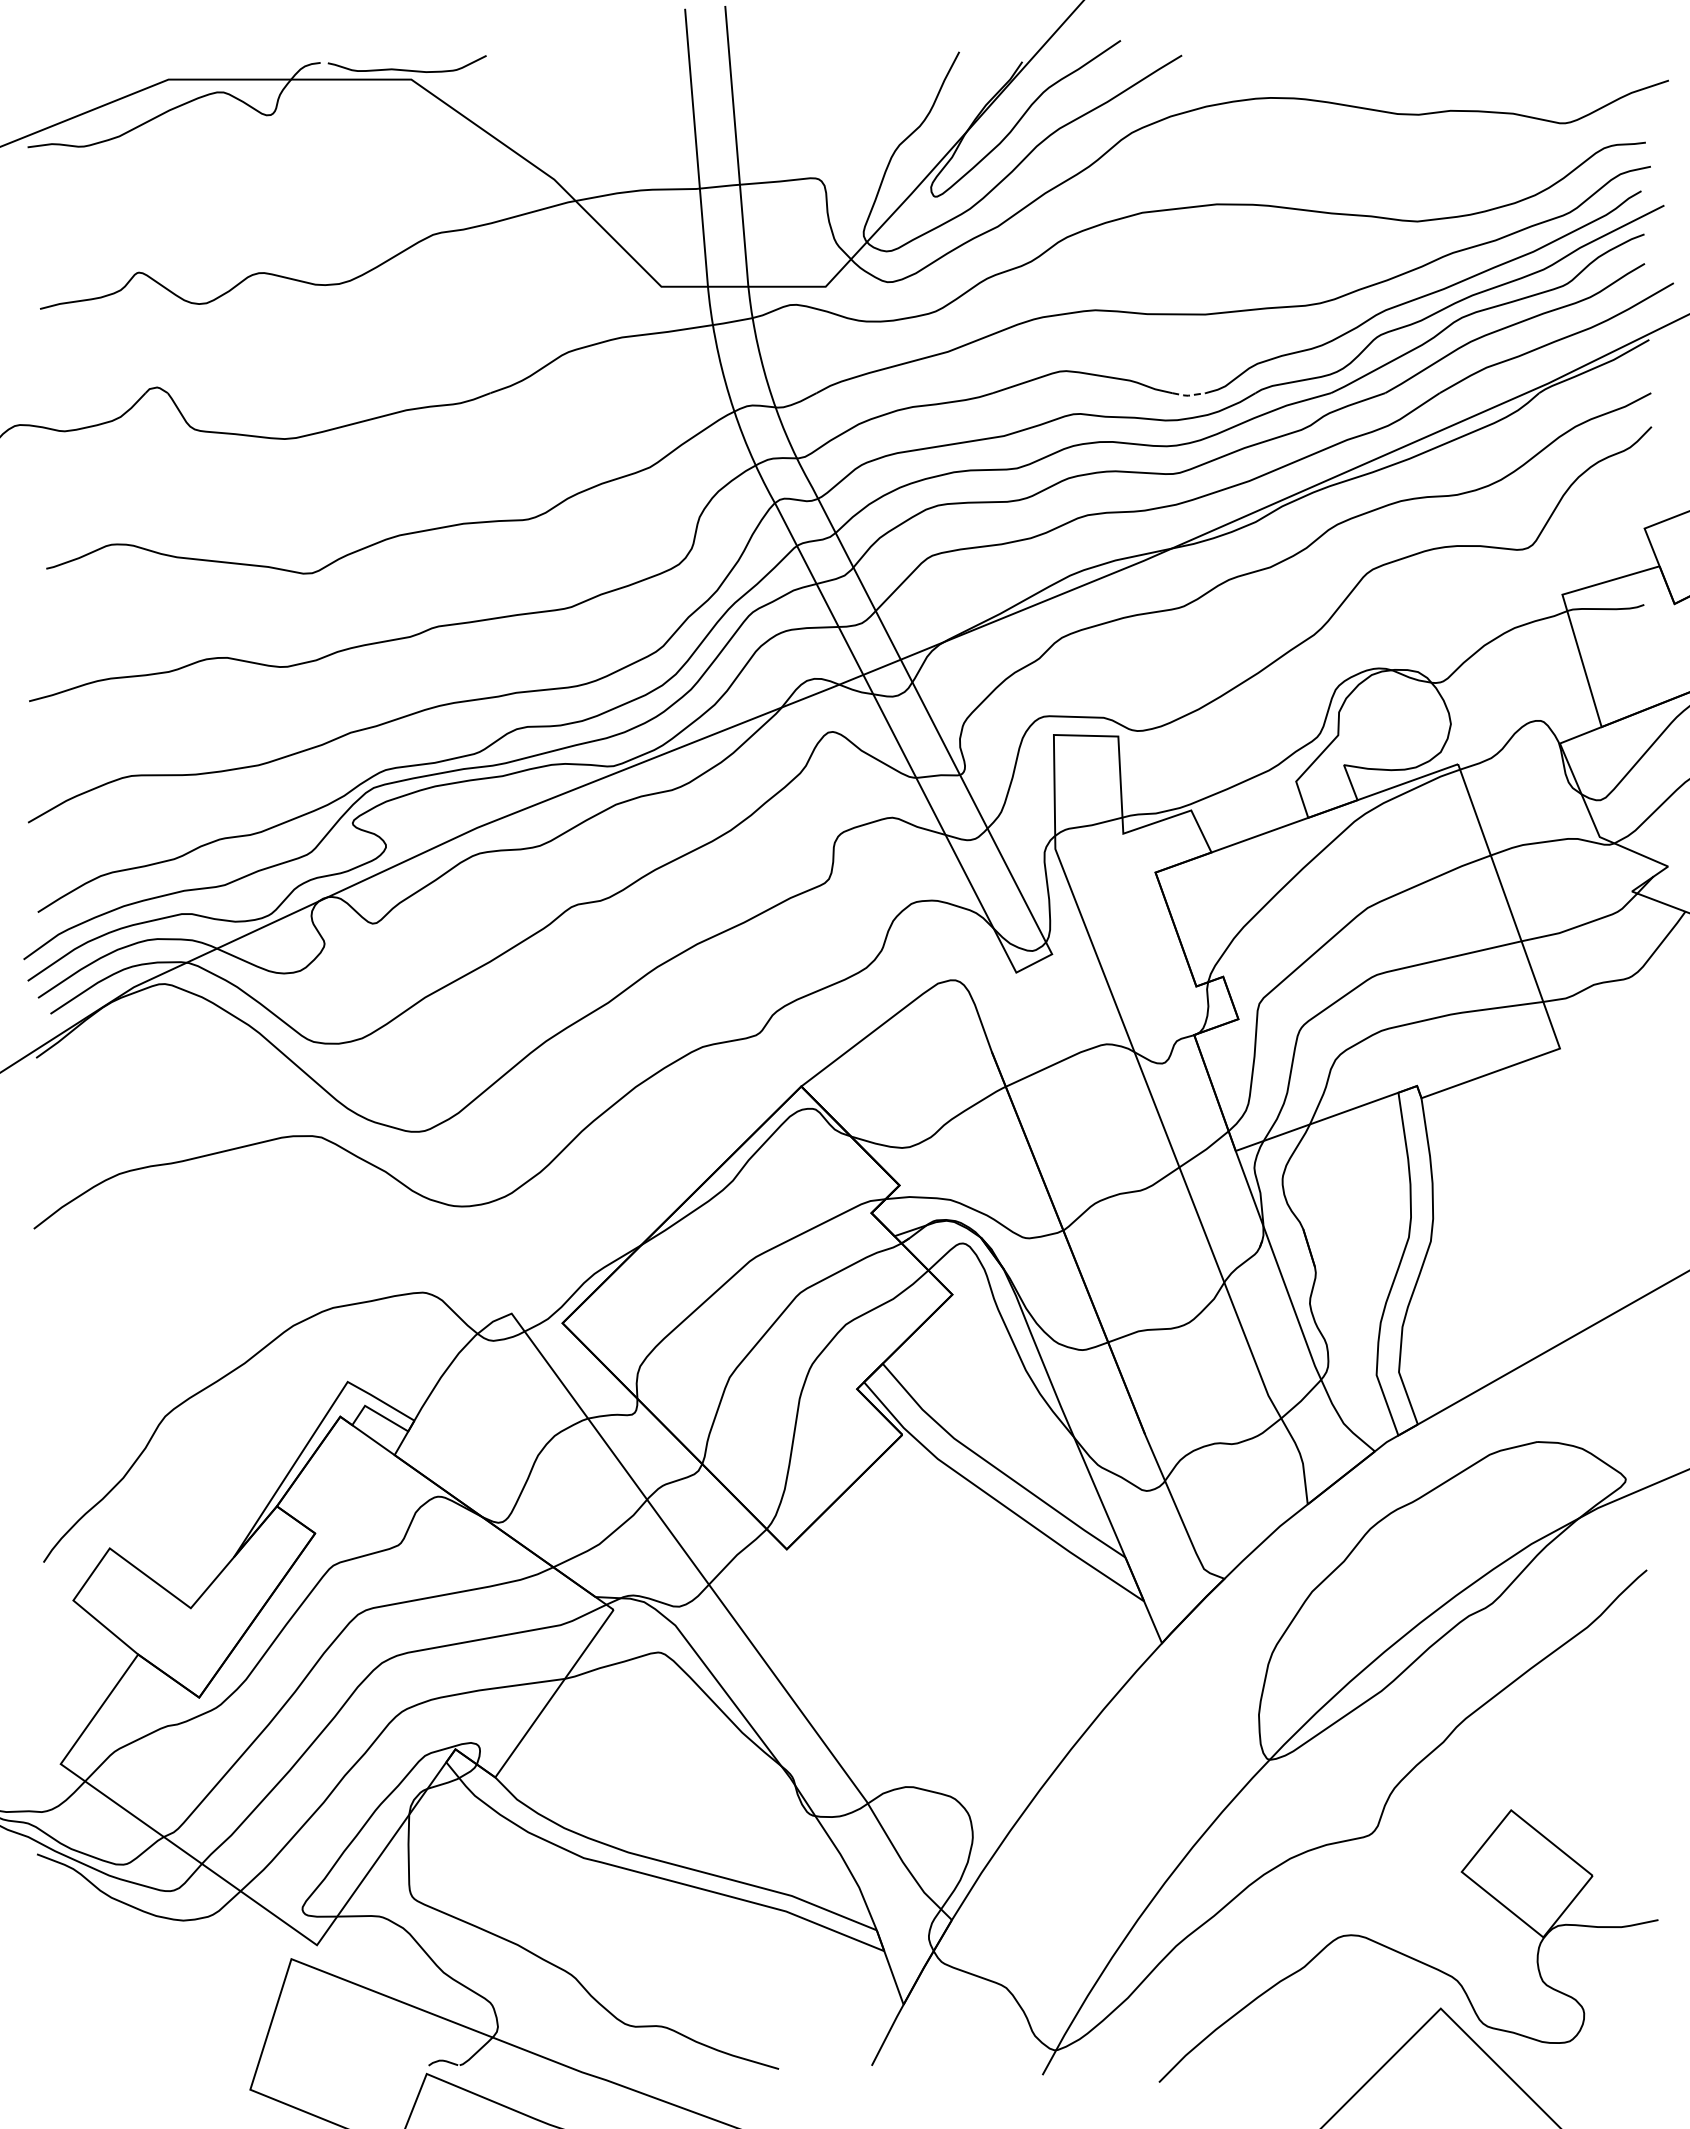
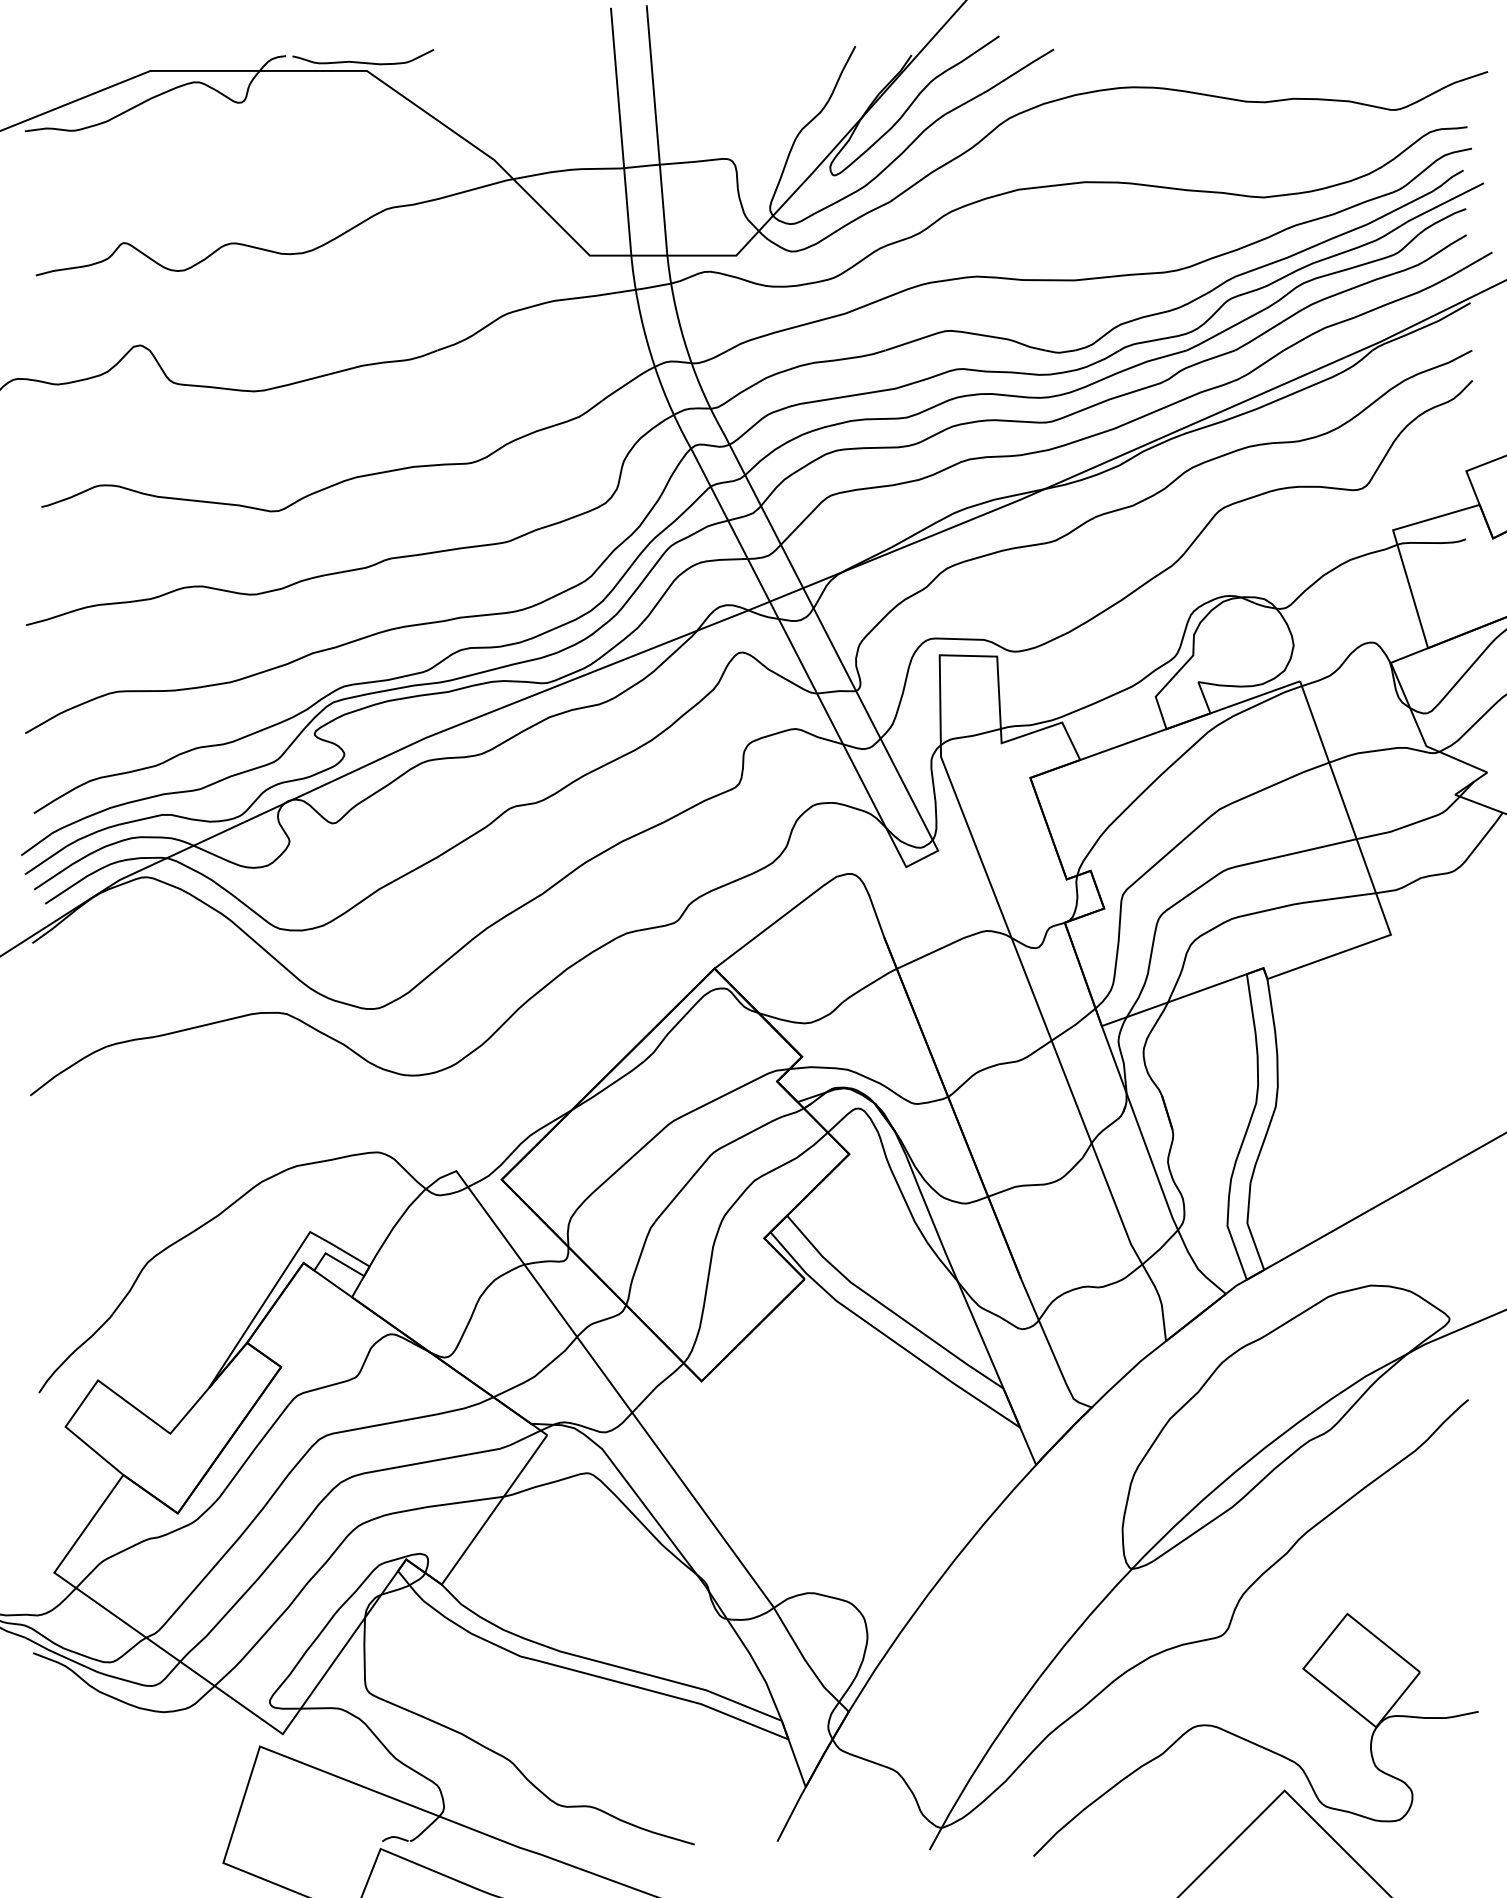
line: (1188, 395) -> (1059, 352), dashed -> solid

